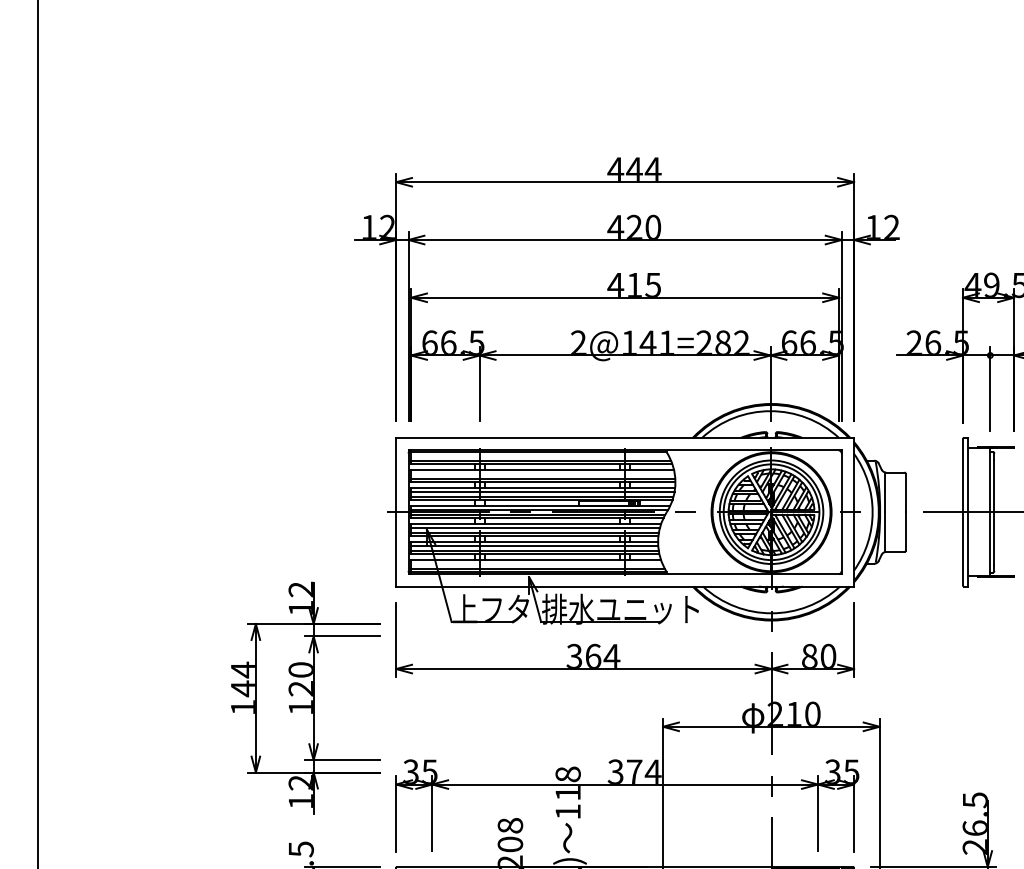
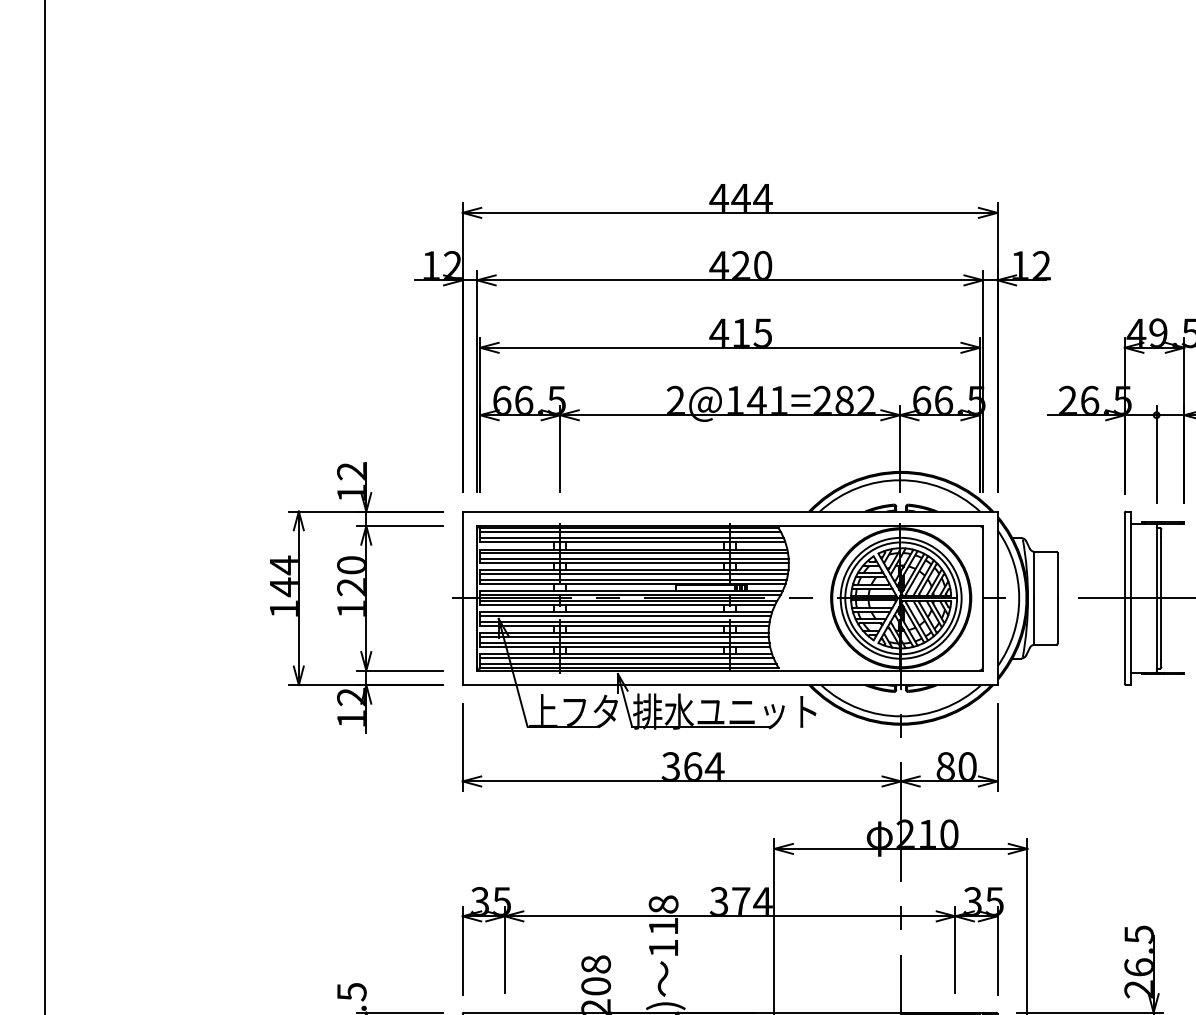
line: (539, 455) -> (630, 532), added
line: (542, 473) -> (633, 553), added
line: (536, 563) -> (626, 658), added
part: (305, 697) -> (356, 597), moved

